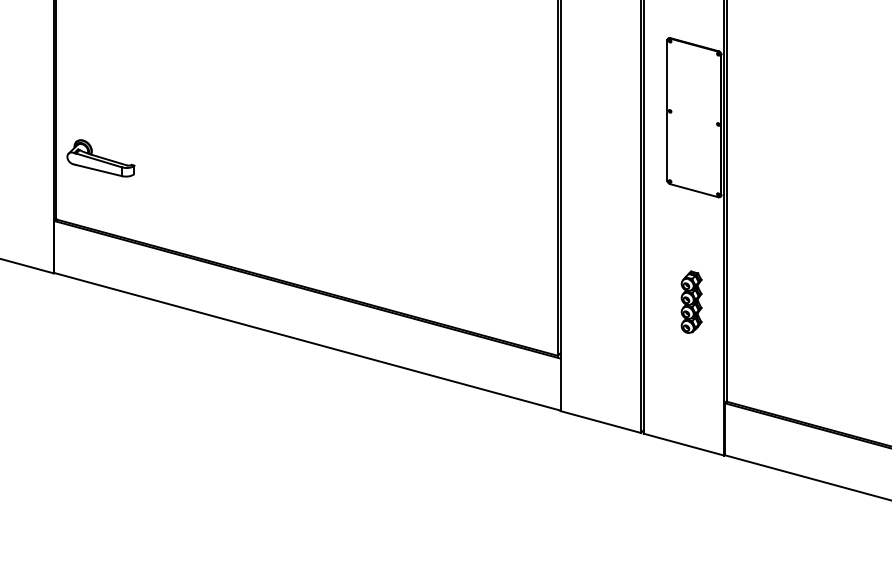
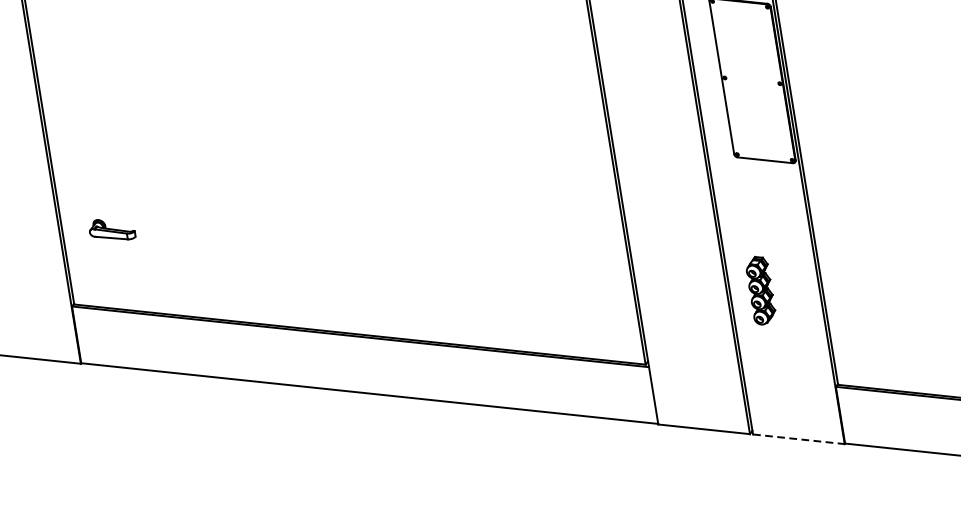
part: (100, 158) -> (111, 230), size x0.6
part: (691, 301) -> (760, 289), moved
line: (683, 444) -> (798, 439), solid -> dashed

